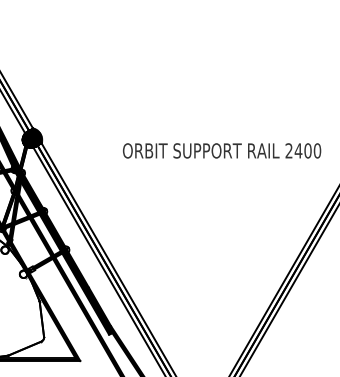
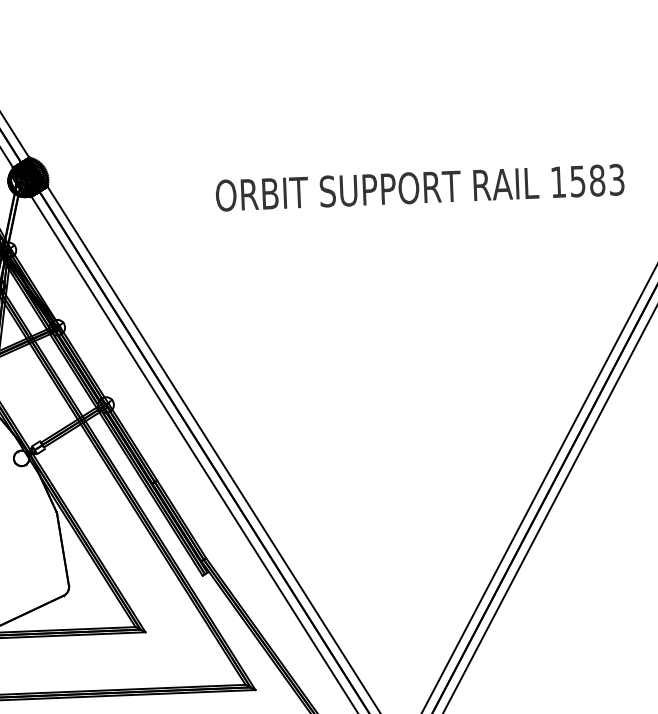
text: (303, 150) -> (588, 180), 2400 -> 1583

